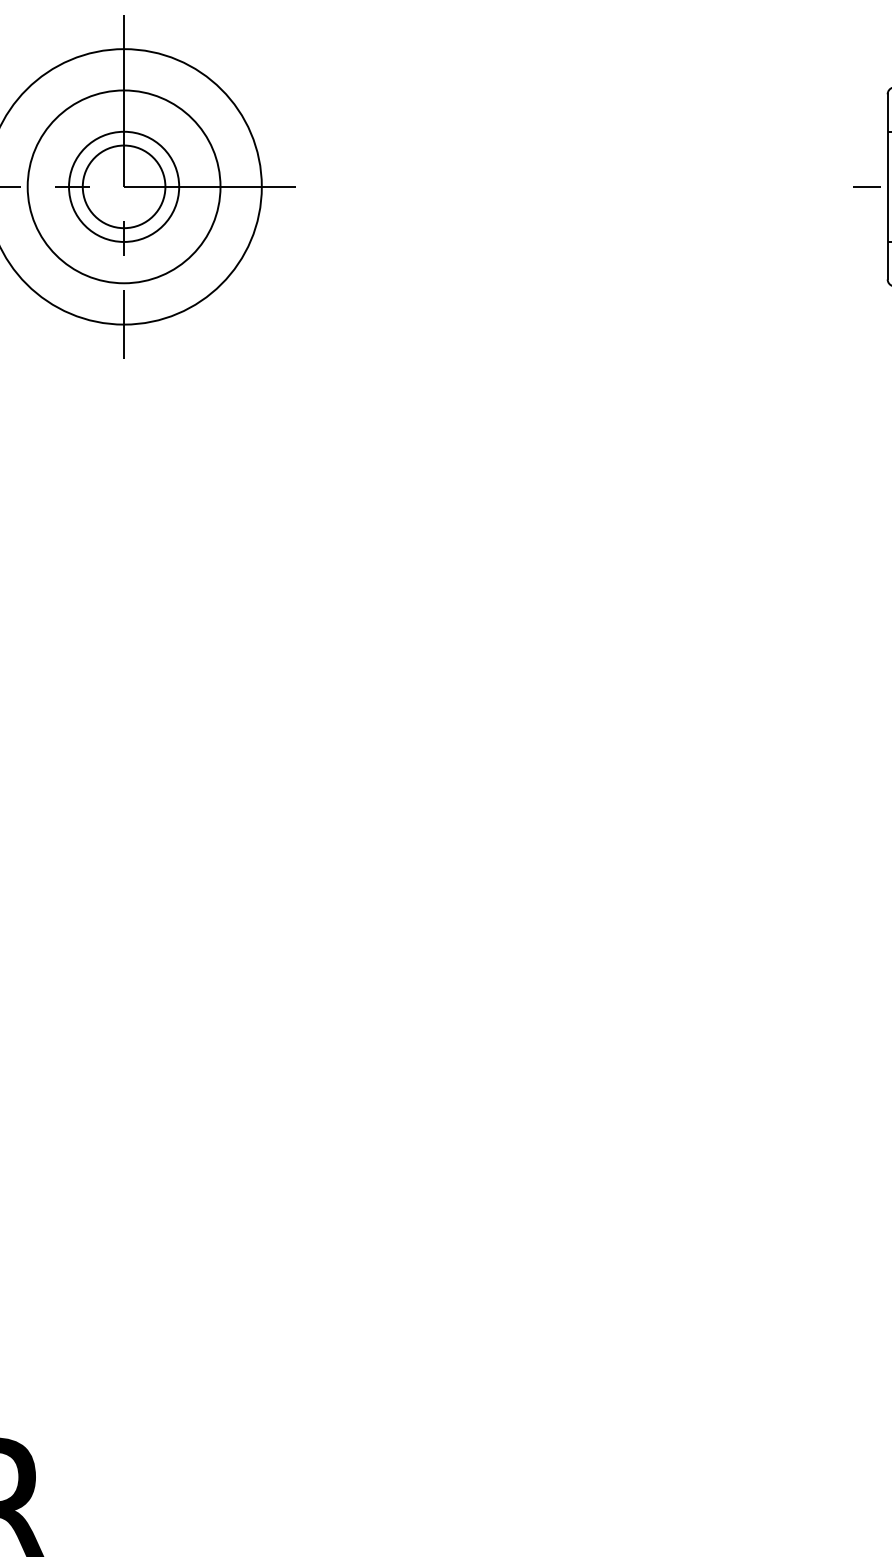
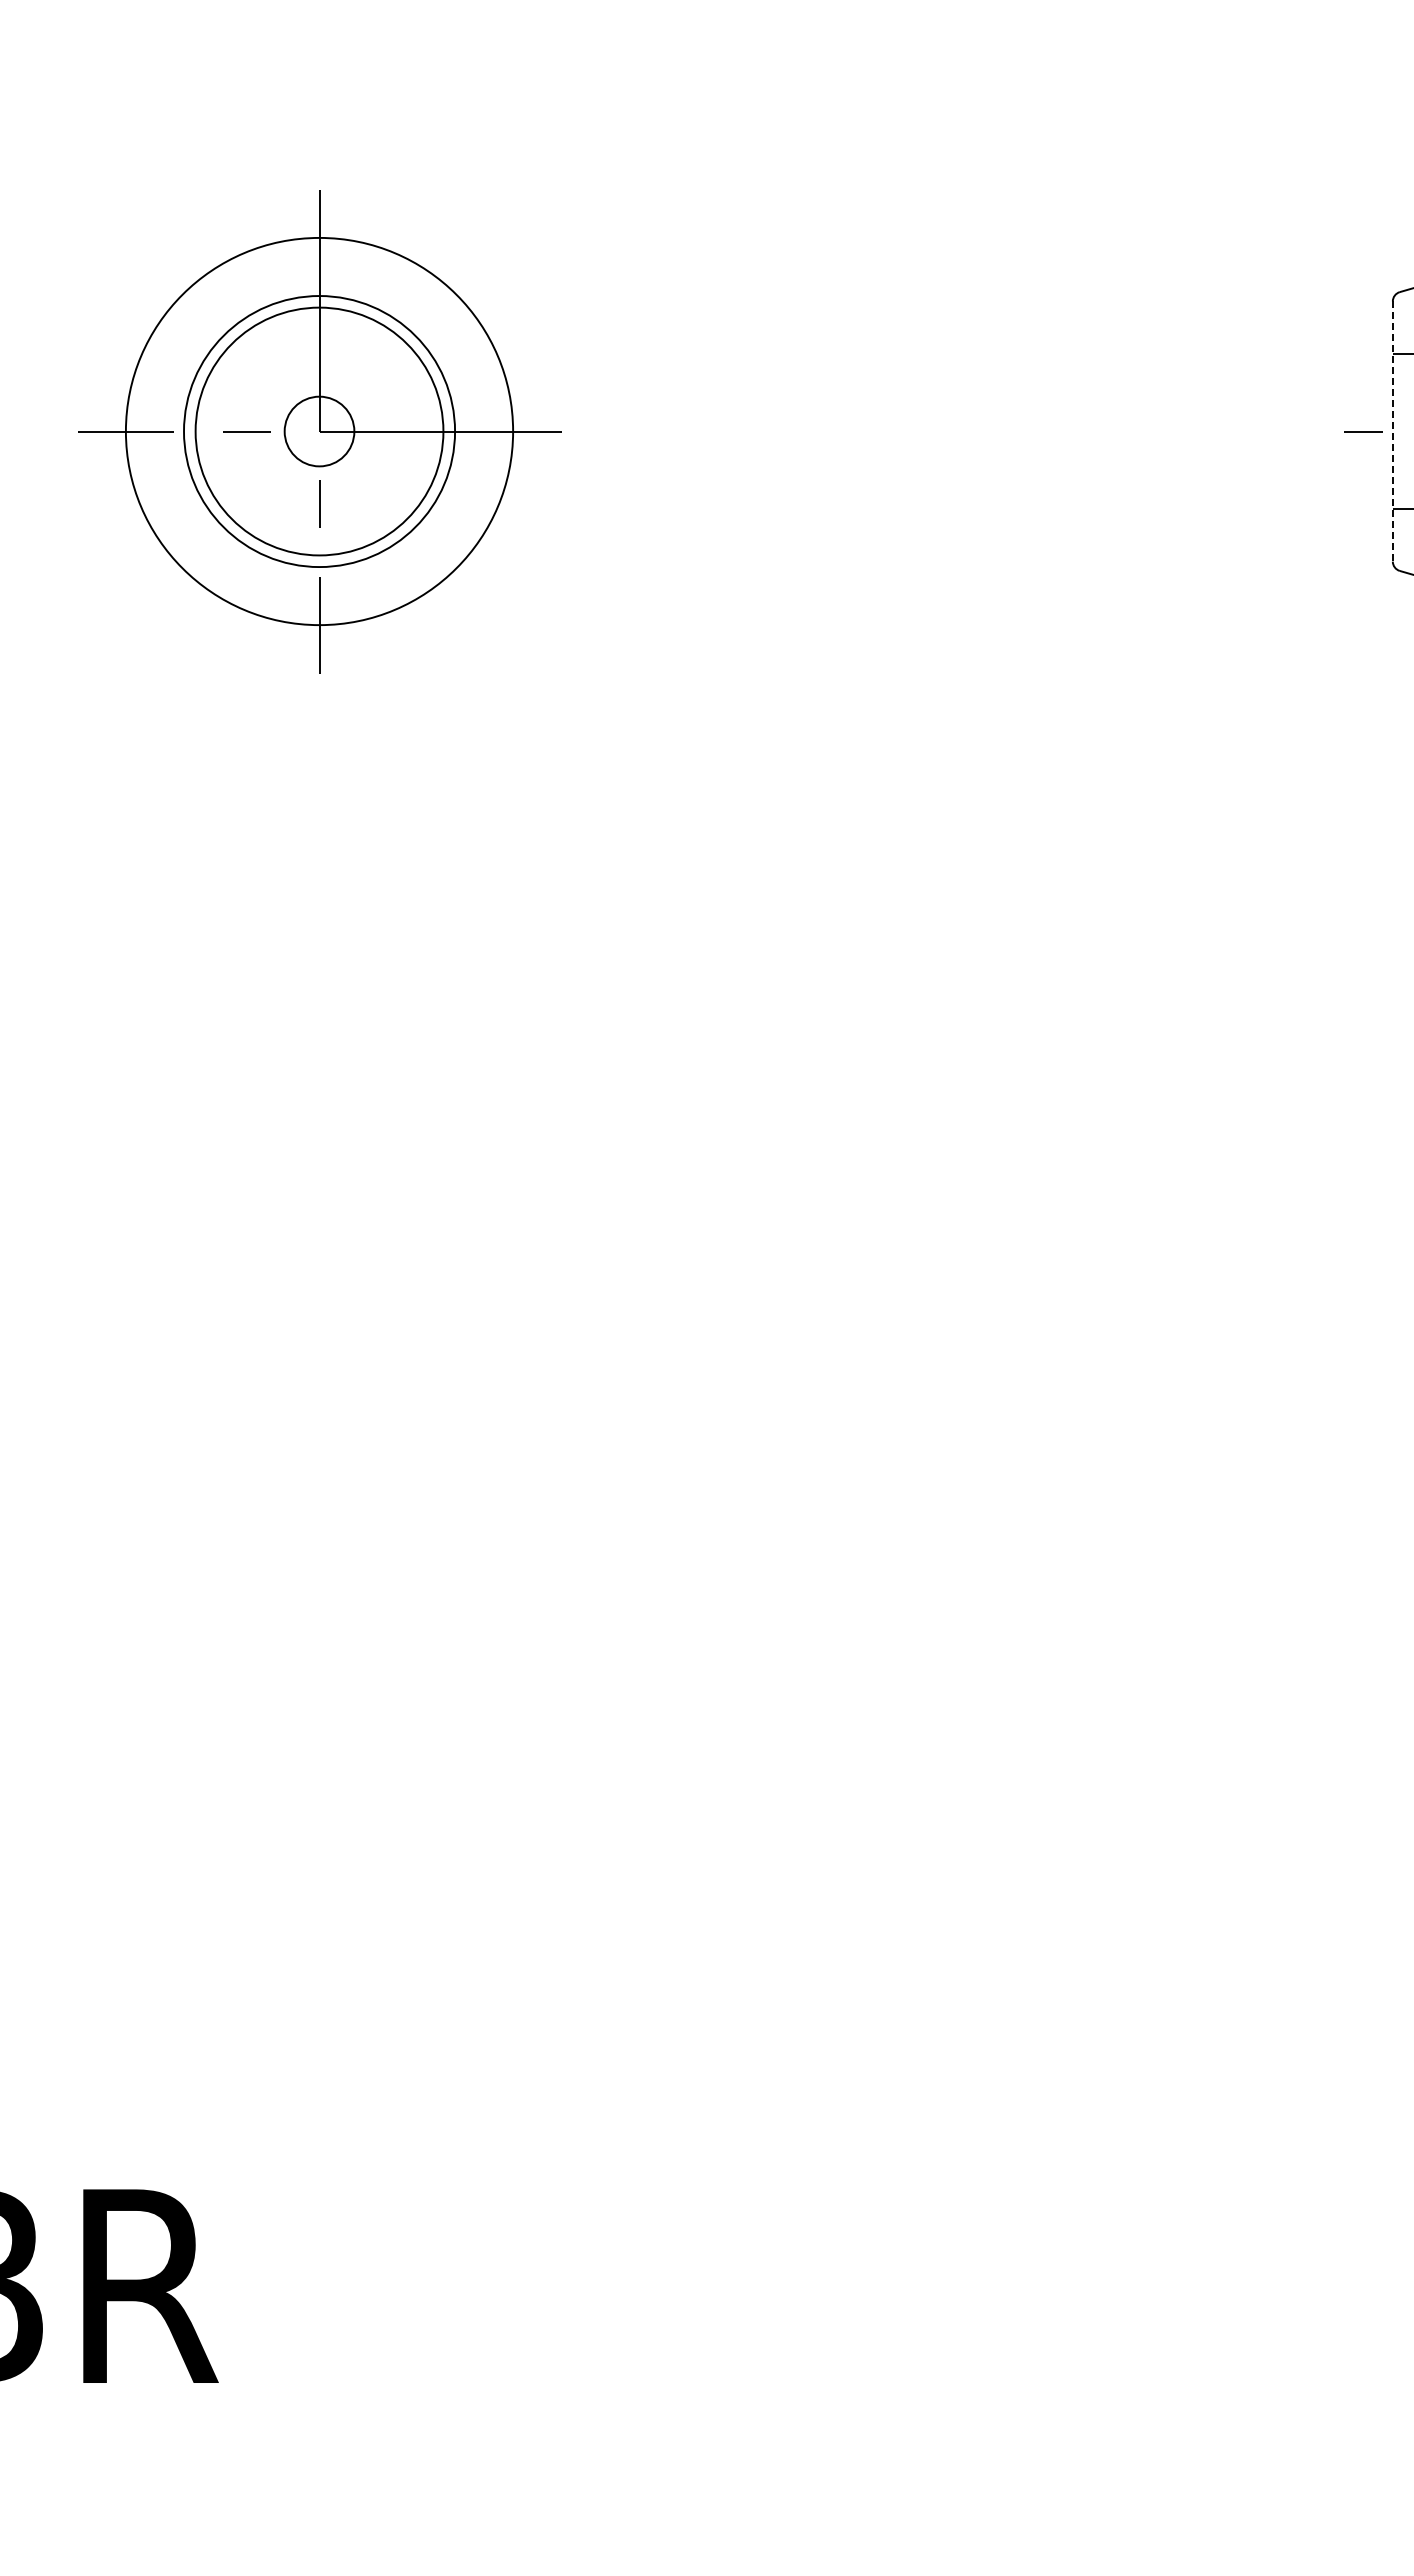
circle: (124, 186) -> (319, 431), size x0.6
circle: (124, 186) -> (319, 431), size x1.6
line: (887, 187) -> (1392, 432), solid -> dashed

